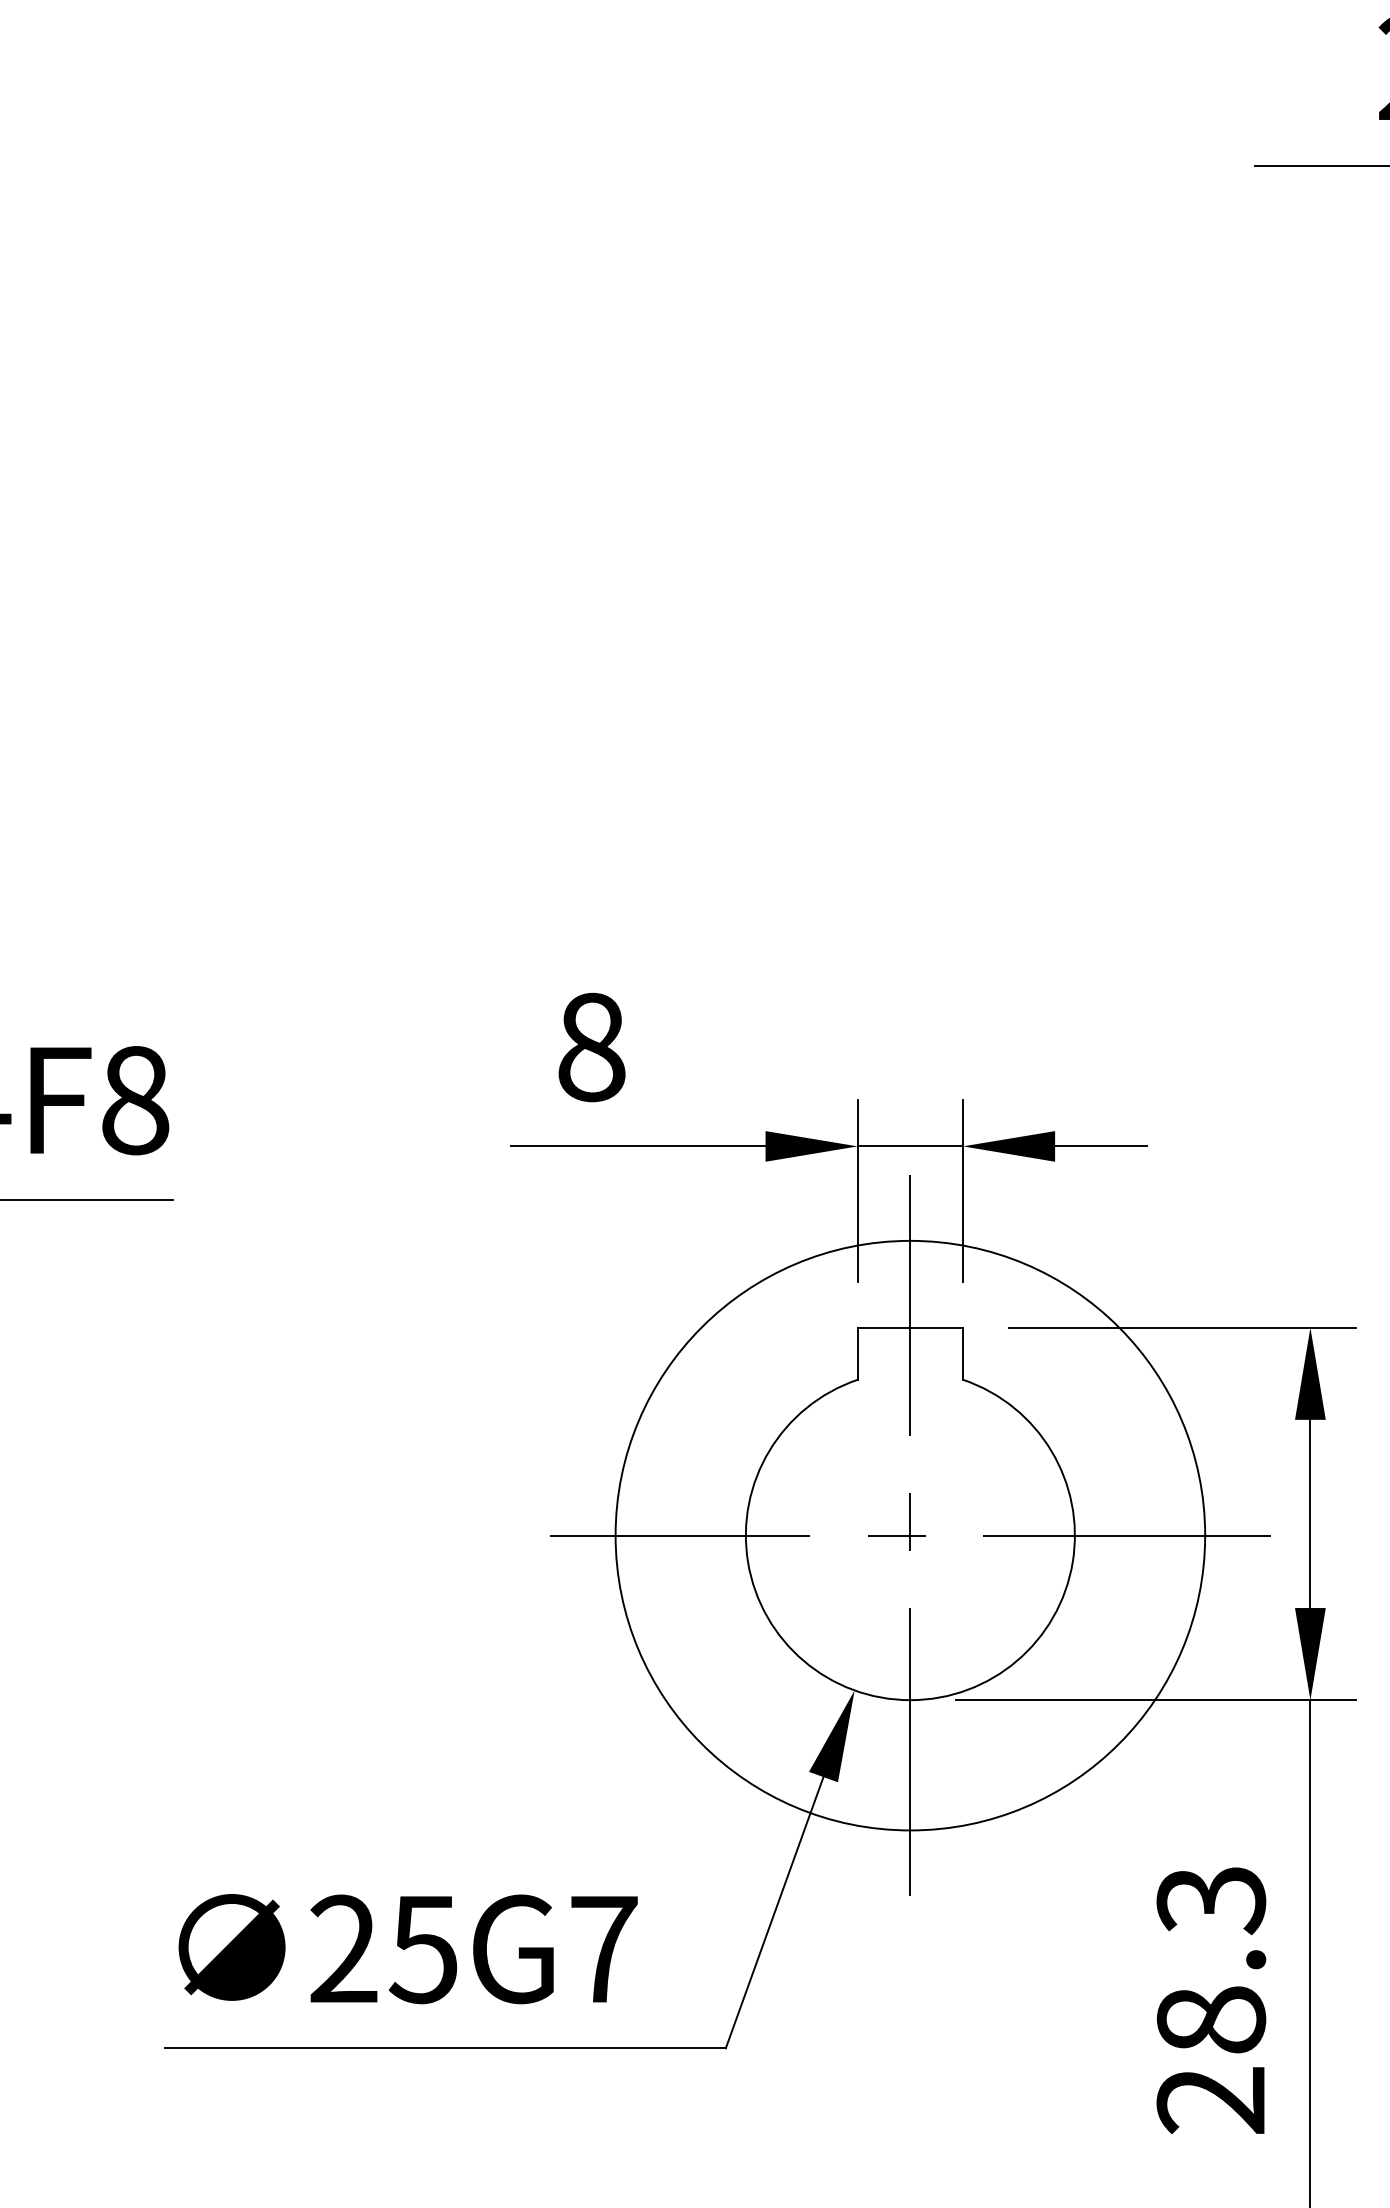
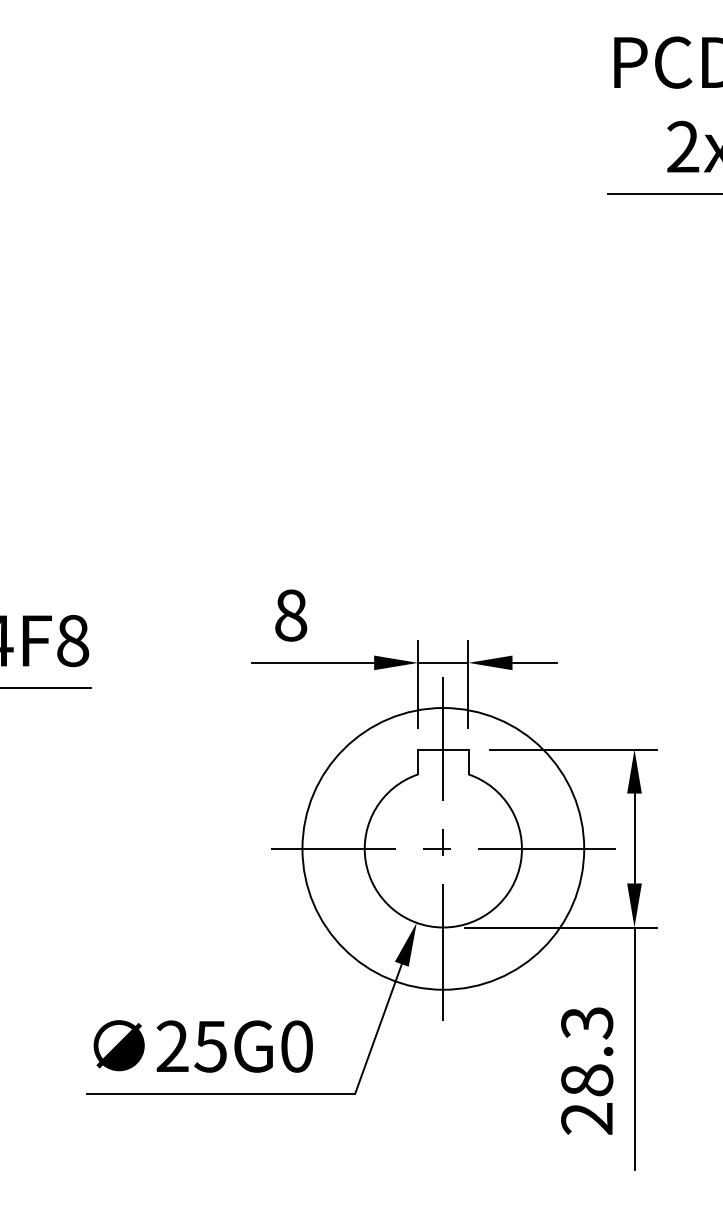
text: (603, 1949) -> (296, 1046), 25G7 -> 25G0

